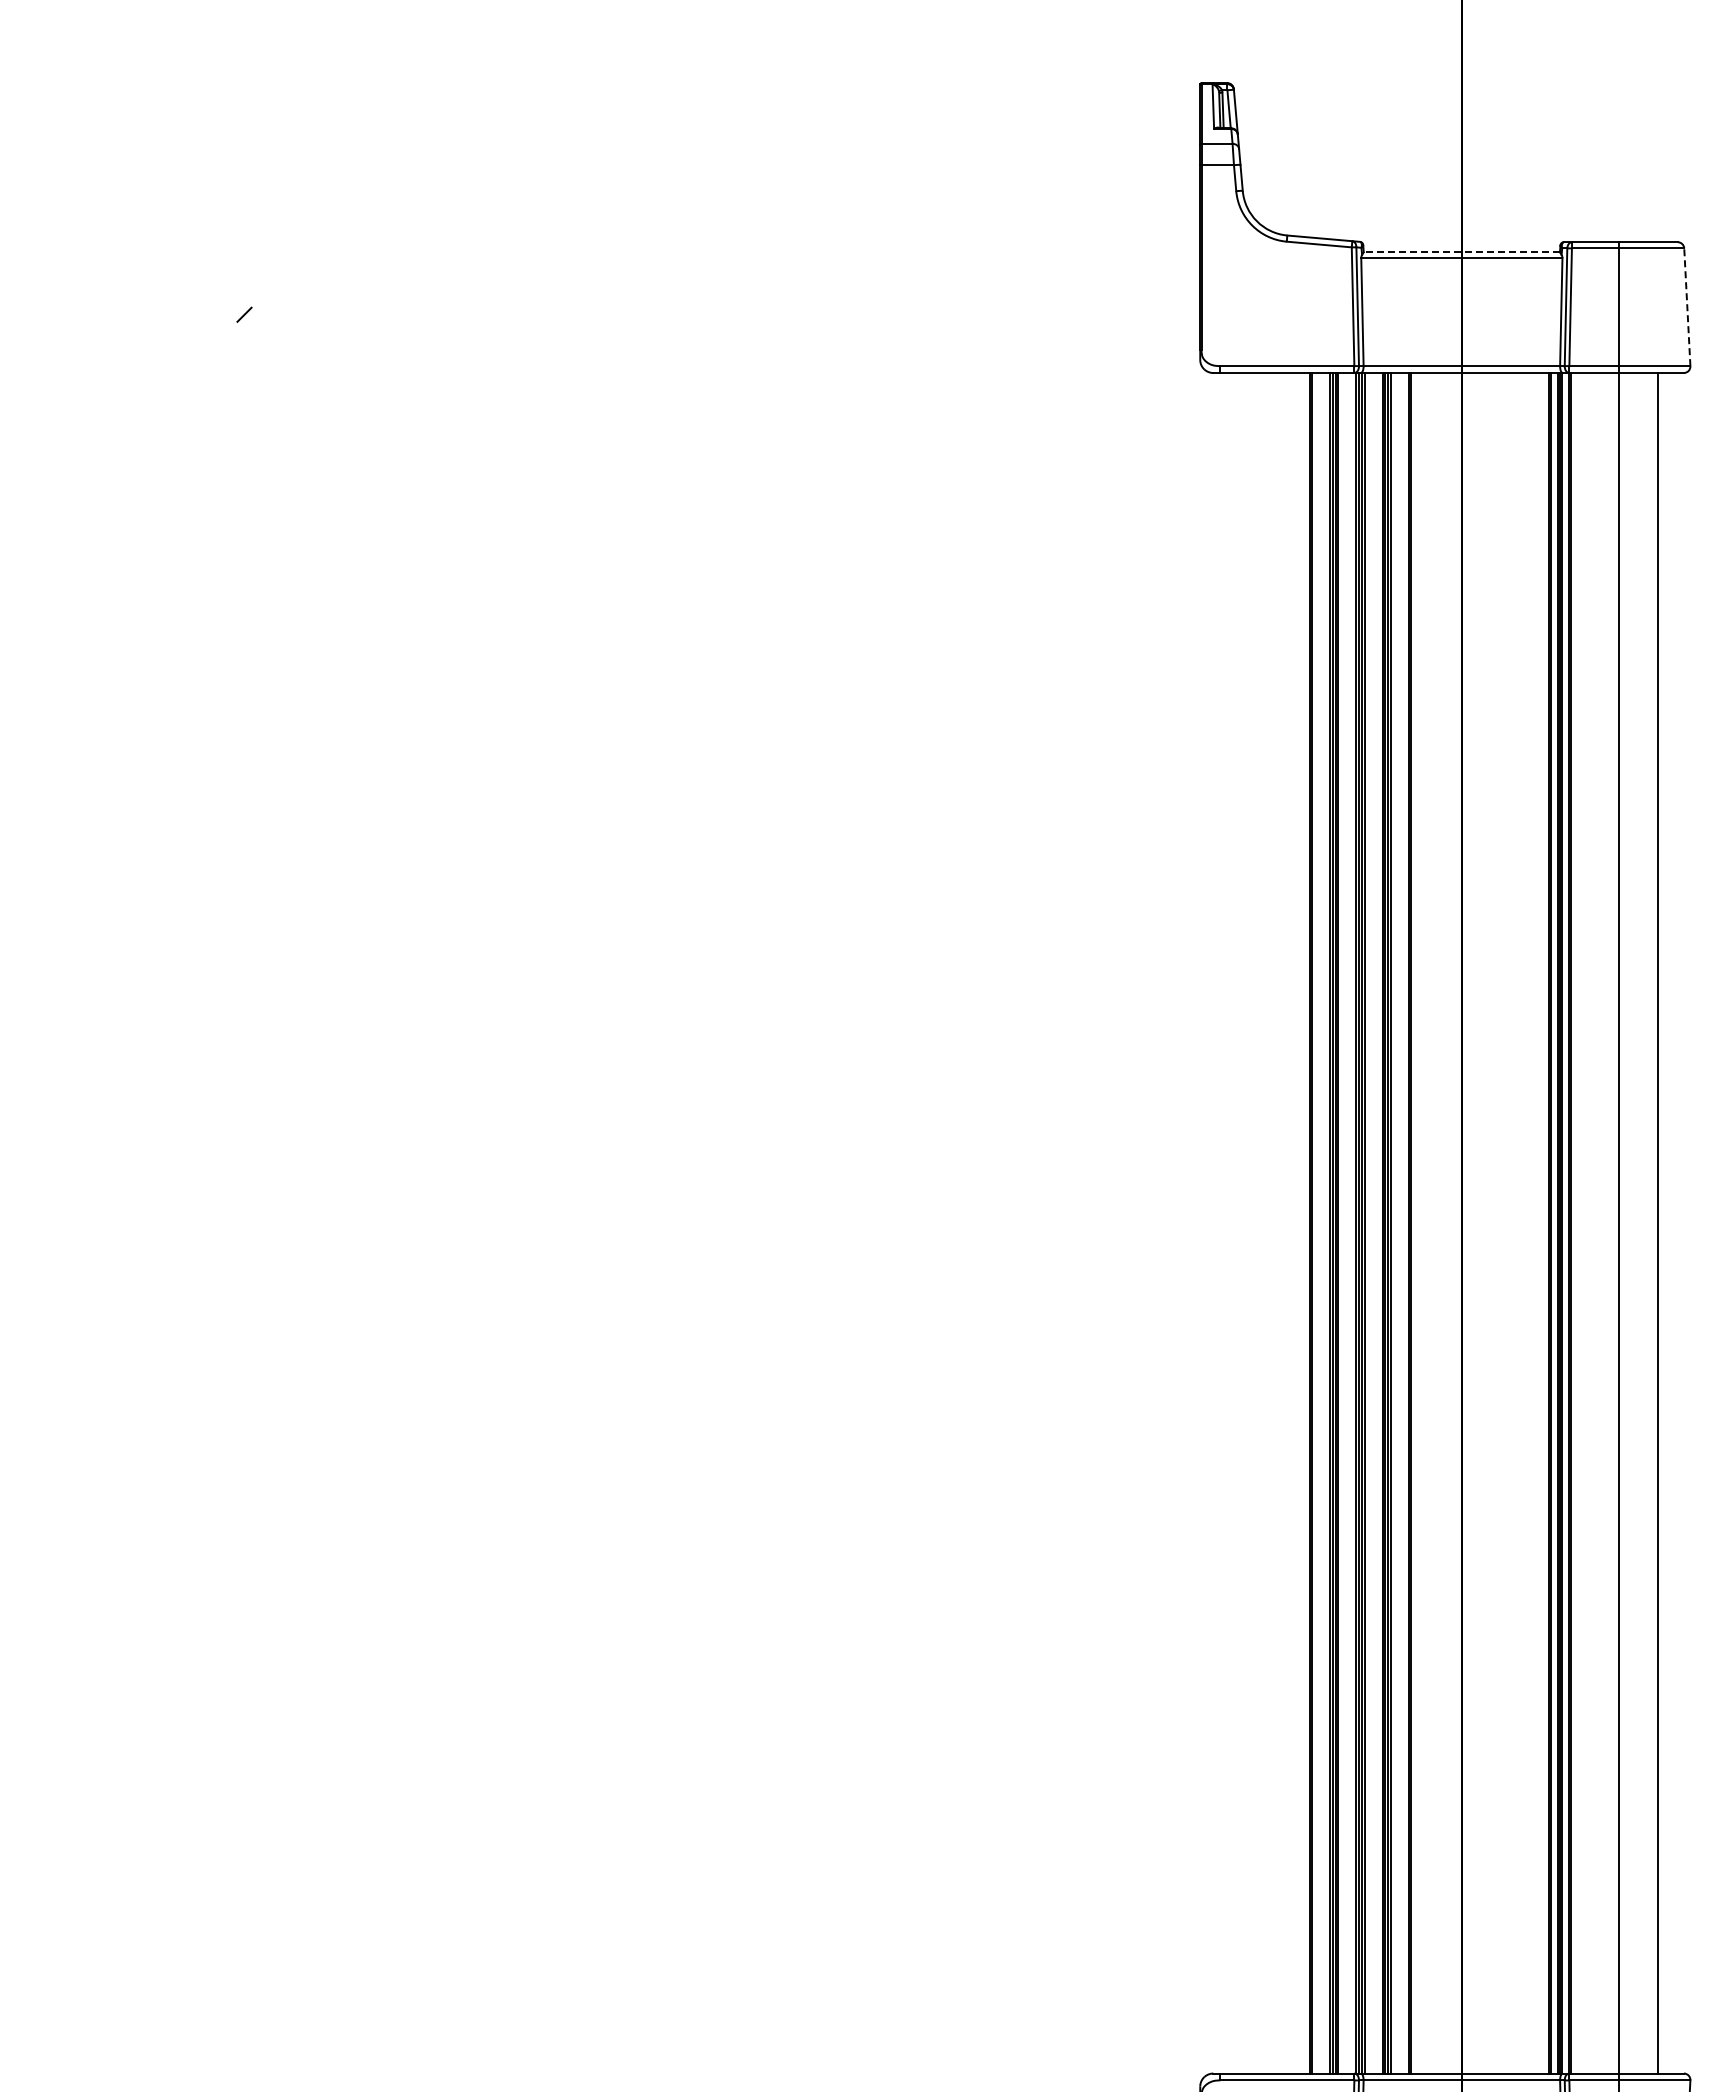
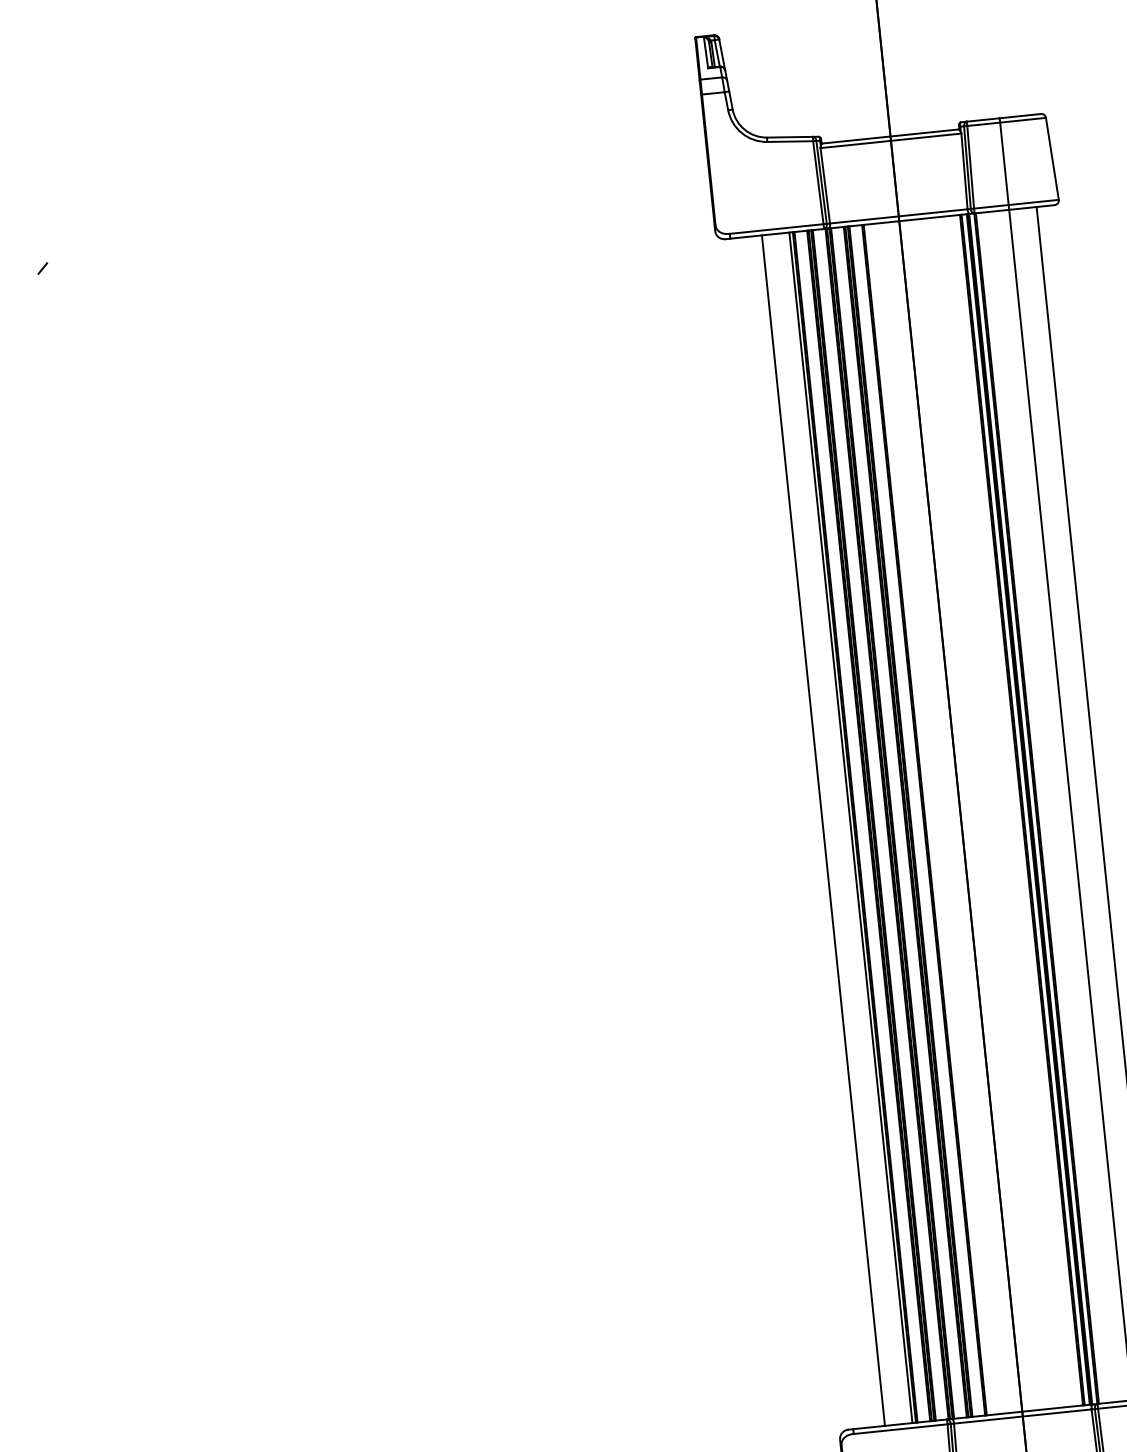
line: (1461, 252) -> (890, 136), dashed -> solid
line: (1687, 307) -> (1052, 159), dashed -> solid
line: (1265, 1223) -> (823, 830), added
line: (1304, 1223) -> (850, 828), added

